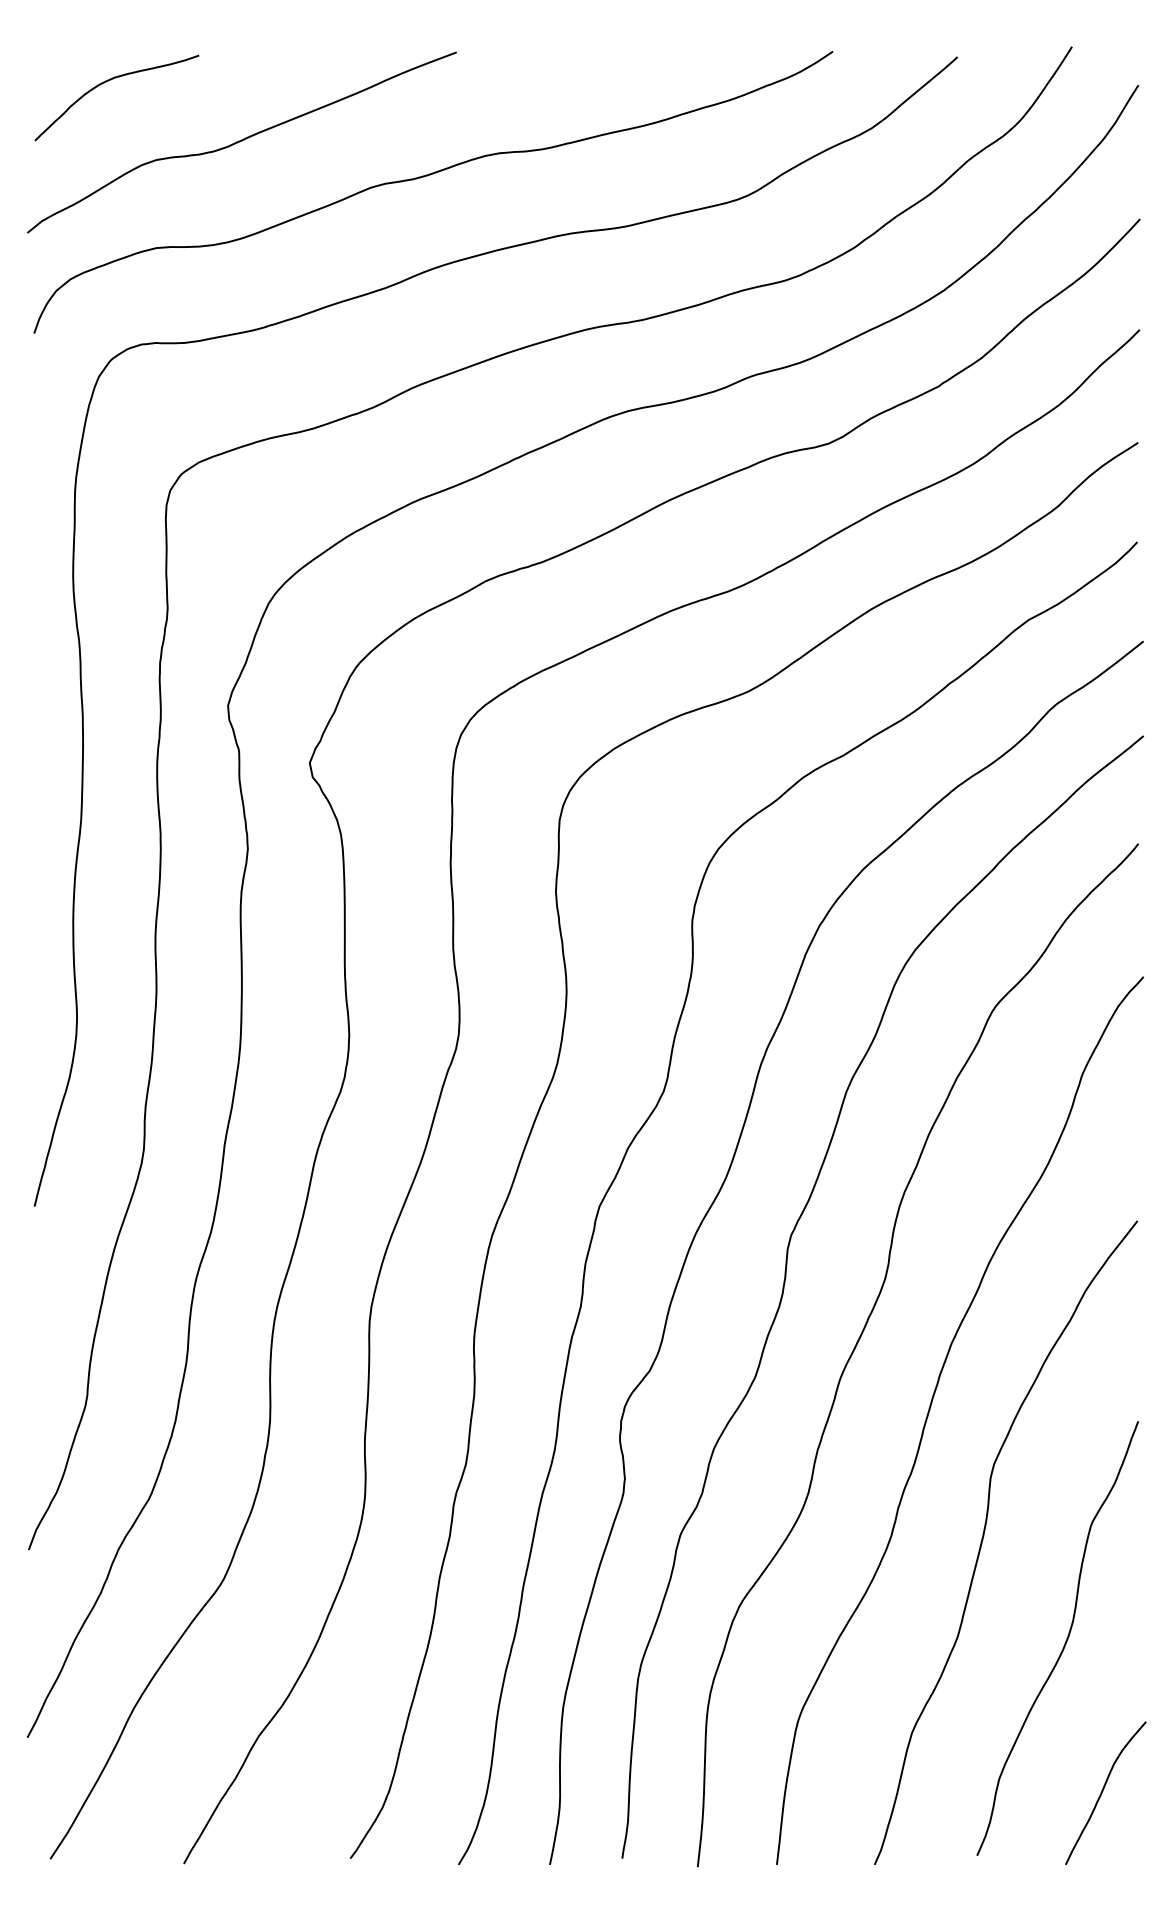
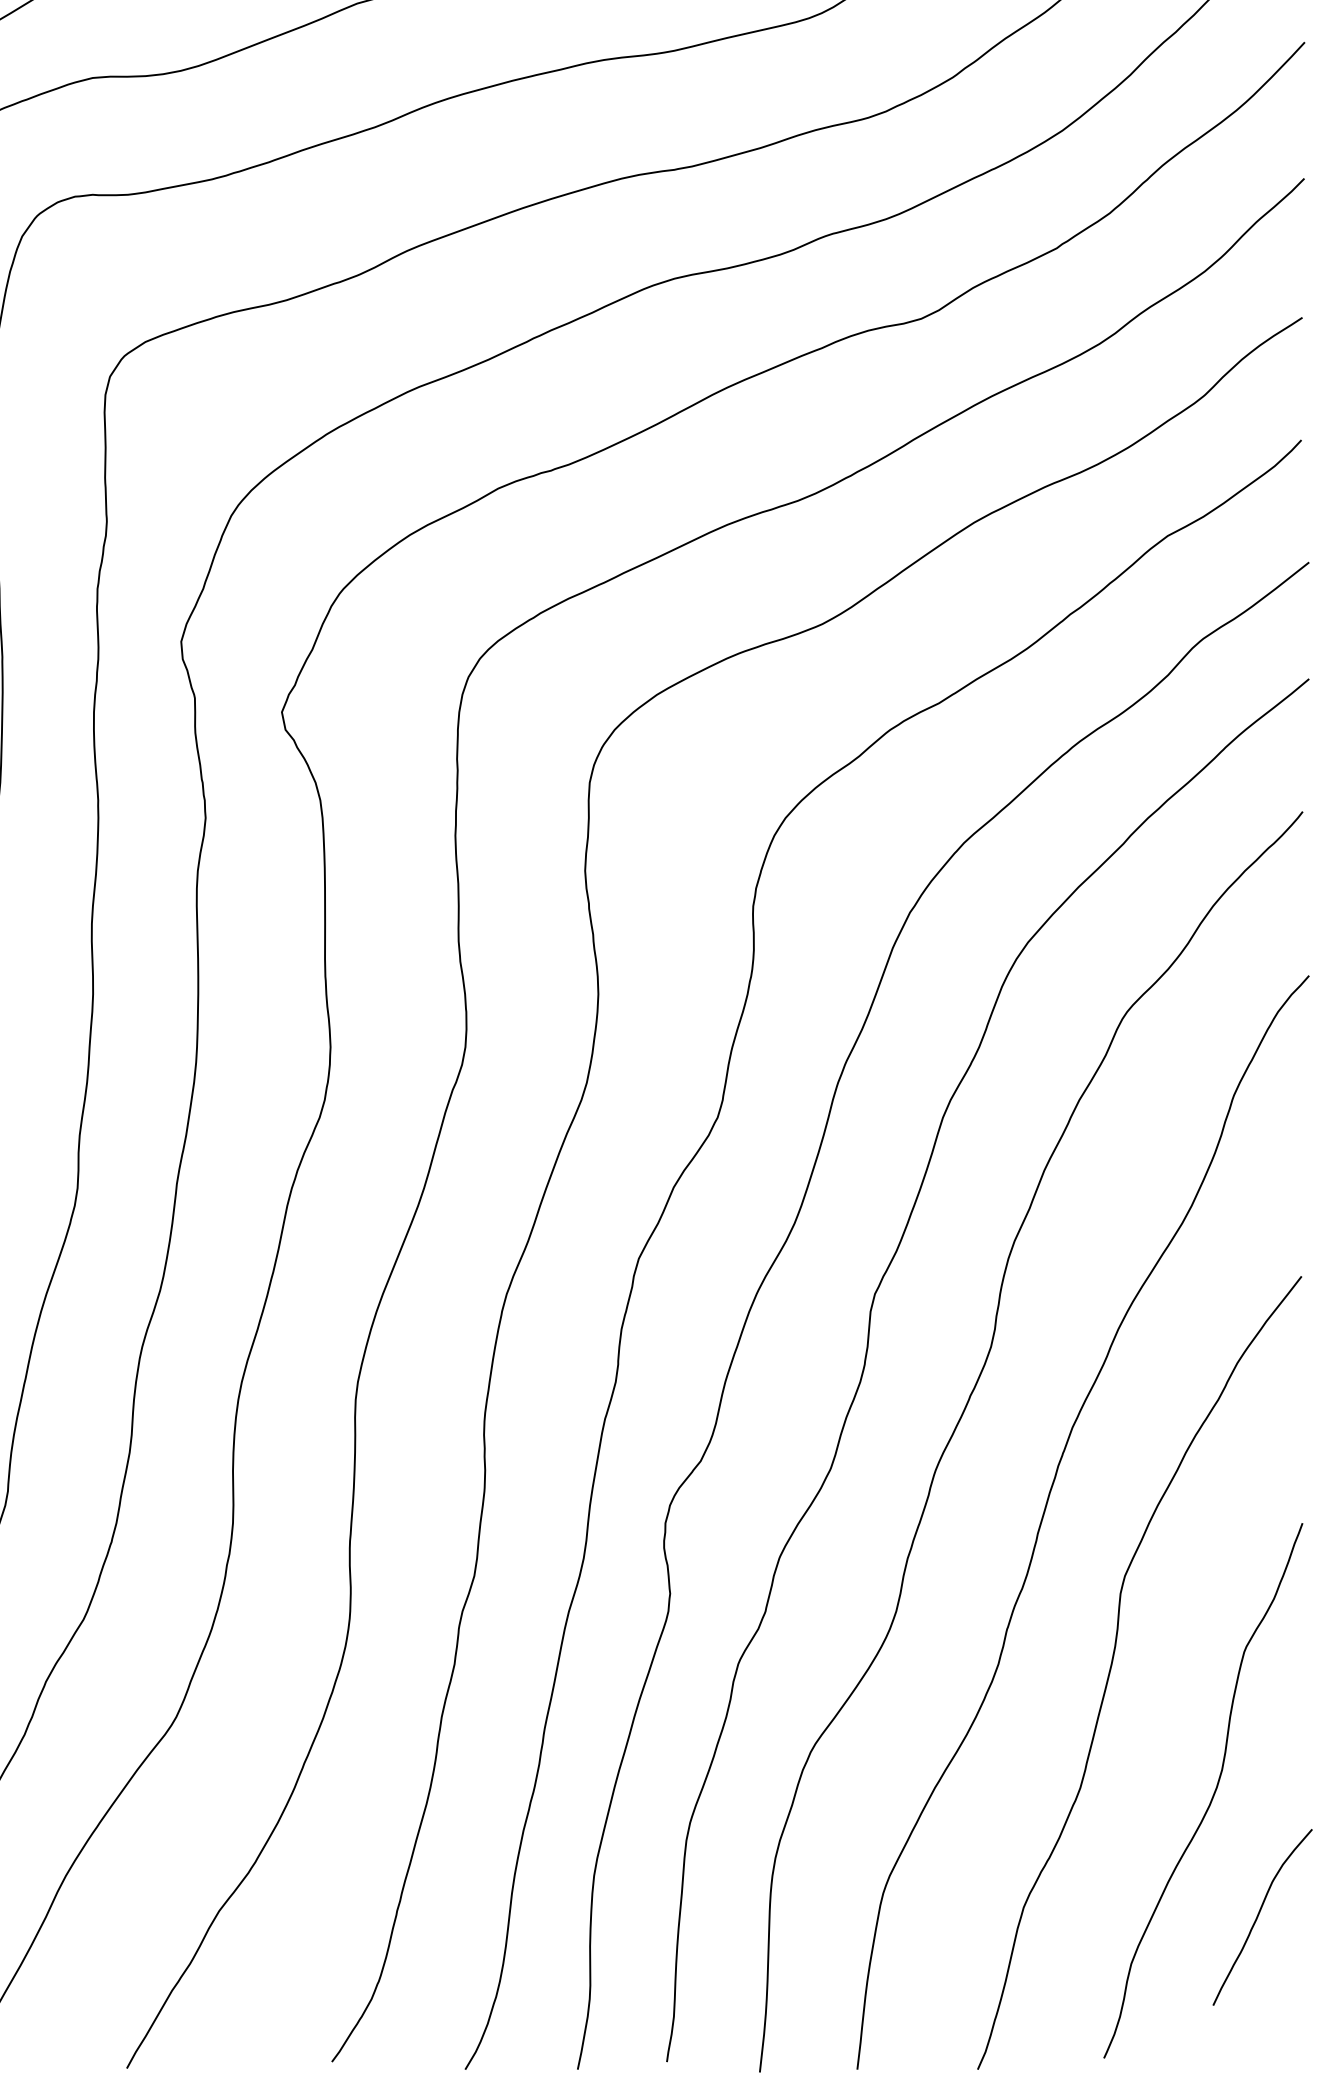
curve: (1103, 1791) -> (1259, 1915), moved

